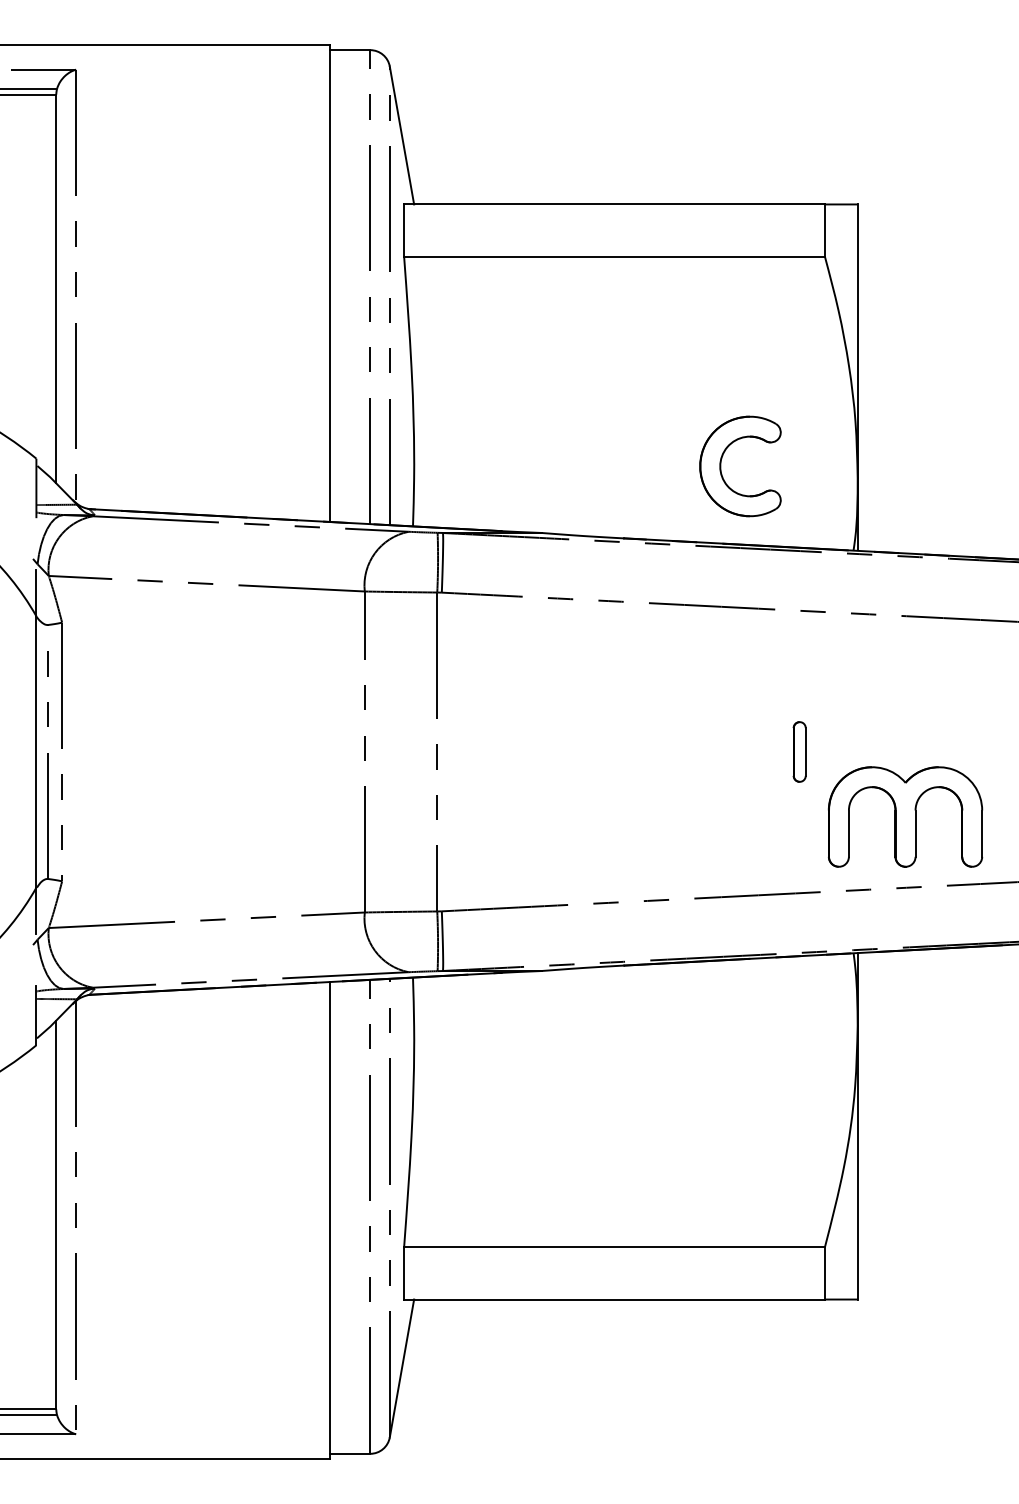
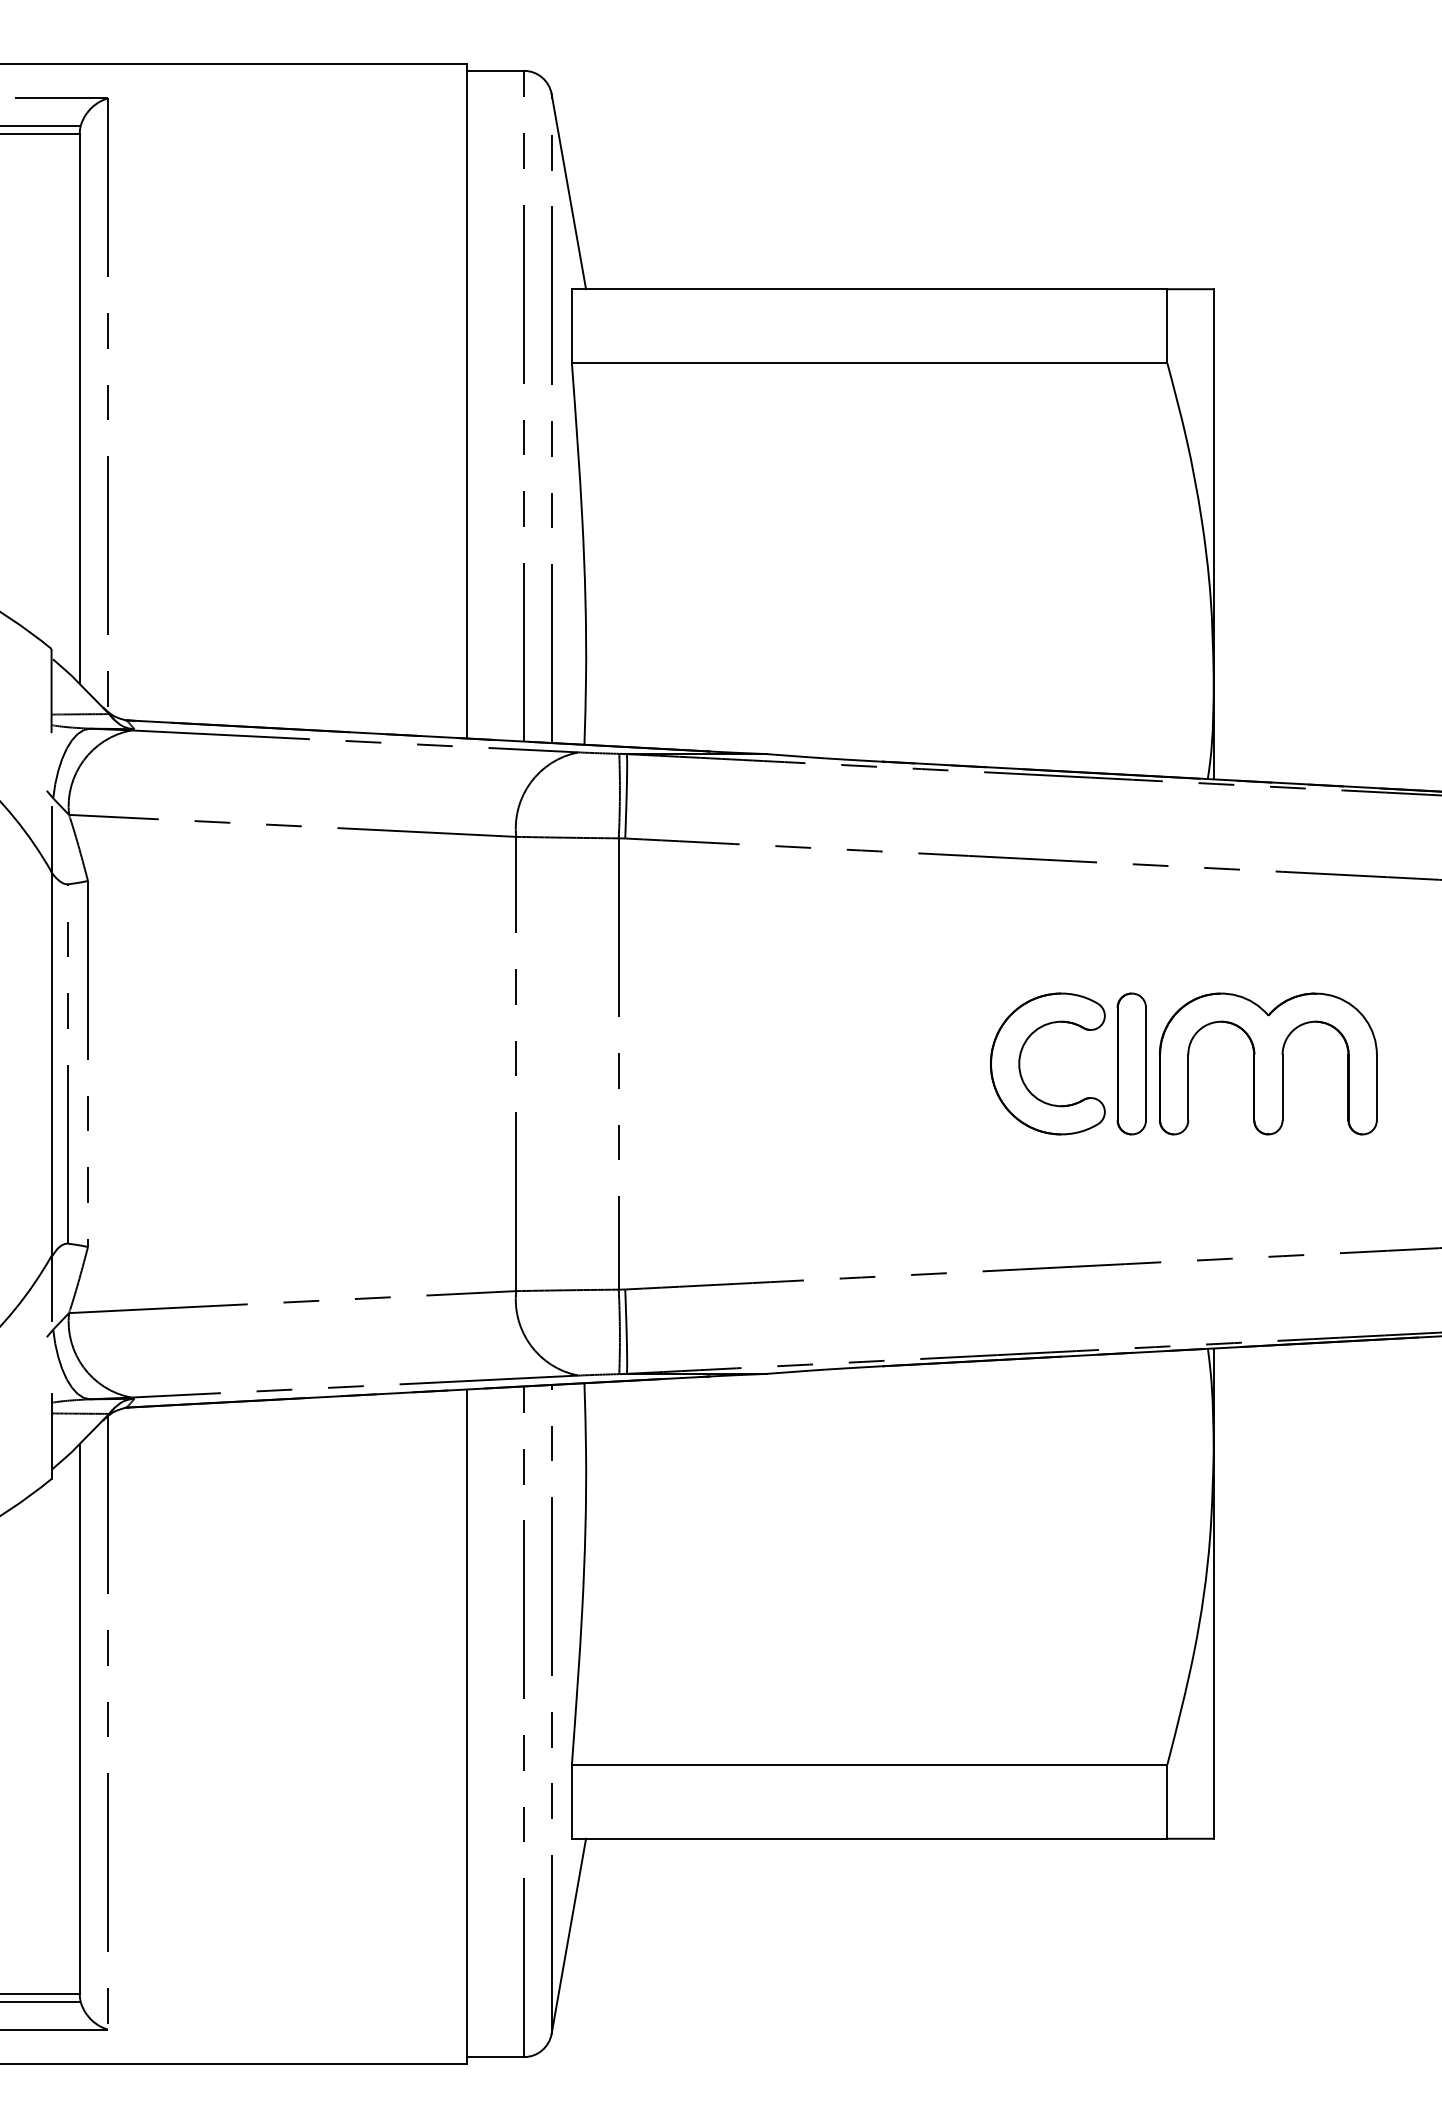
part: (721, 466) -> (1020, 1063), moved
part: (799, 751) -> (1131, 1063), size x1.67
part: (905, 816) -> (1268, 1063), moved

